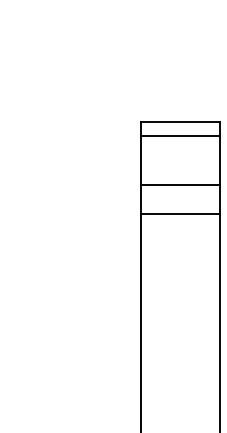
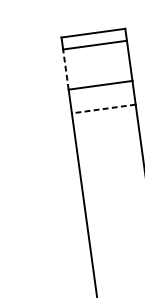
line: (141, 160) -> (65, 69), solid -> dashed
line: (180, 214) -> (103, 109), solid -> dashed

